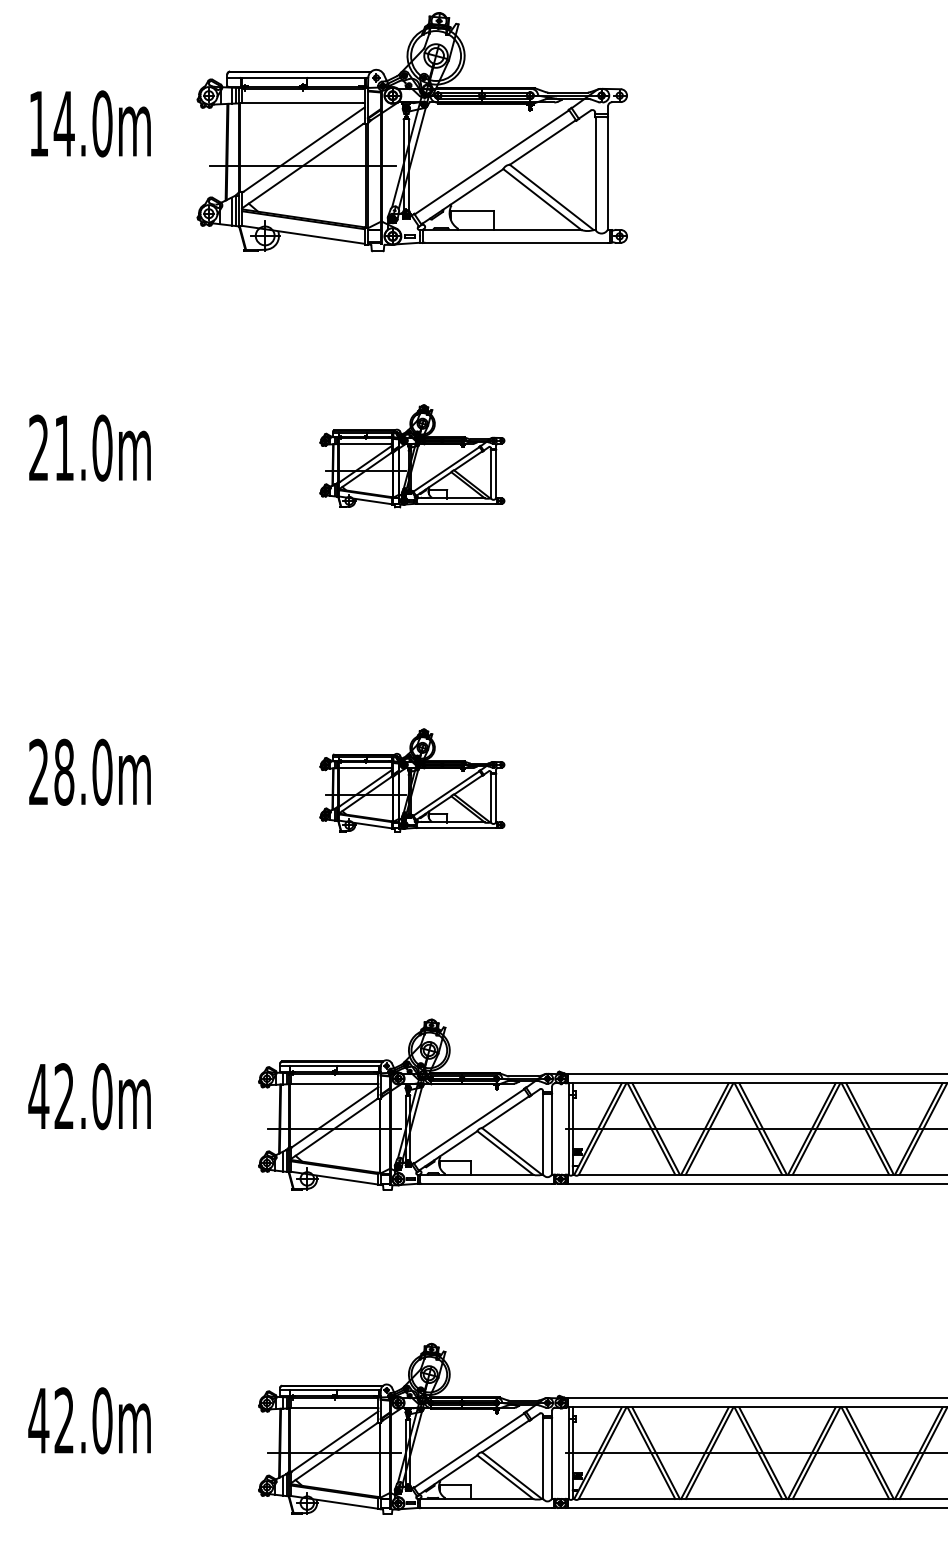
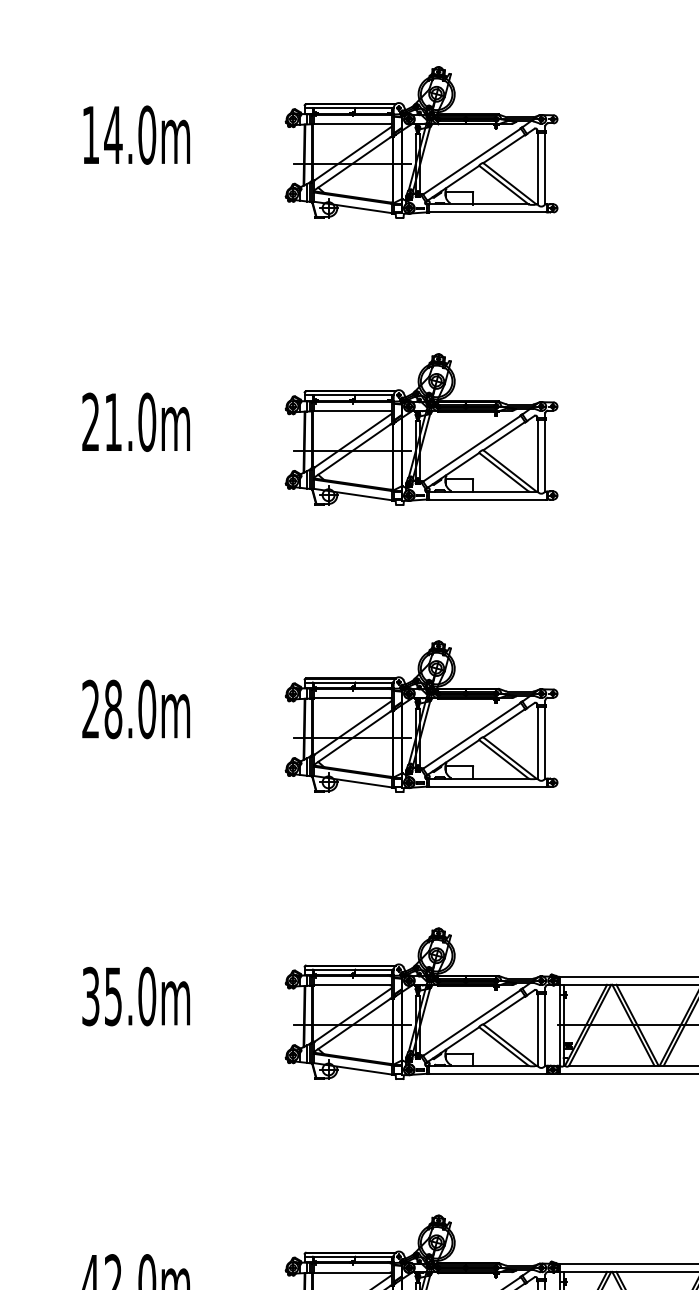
part: (412, 131) -> (421, 141), size x0.71
part: (412, 456) -> (421, 429), size x1.67
part: (412, 780) -> (421, 716), size x1.67
text: (50, 1096) -> (101, 996), 42.0m -> 35.0m

